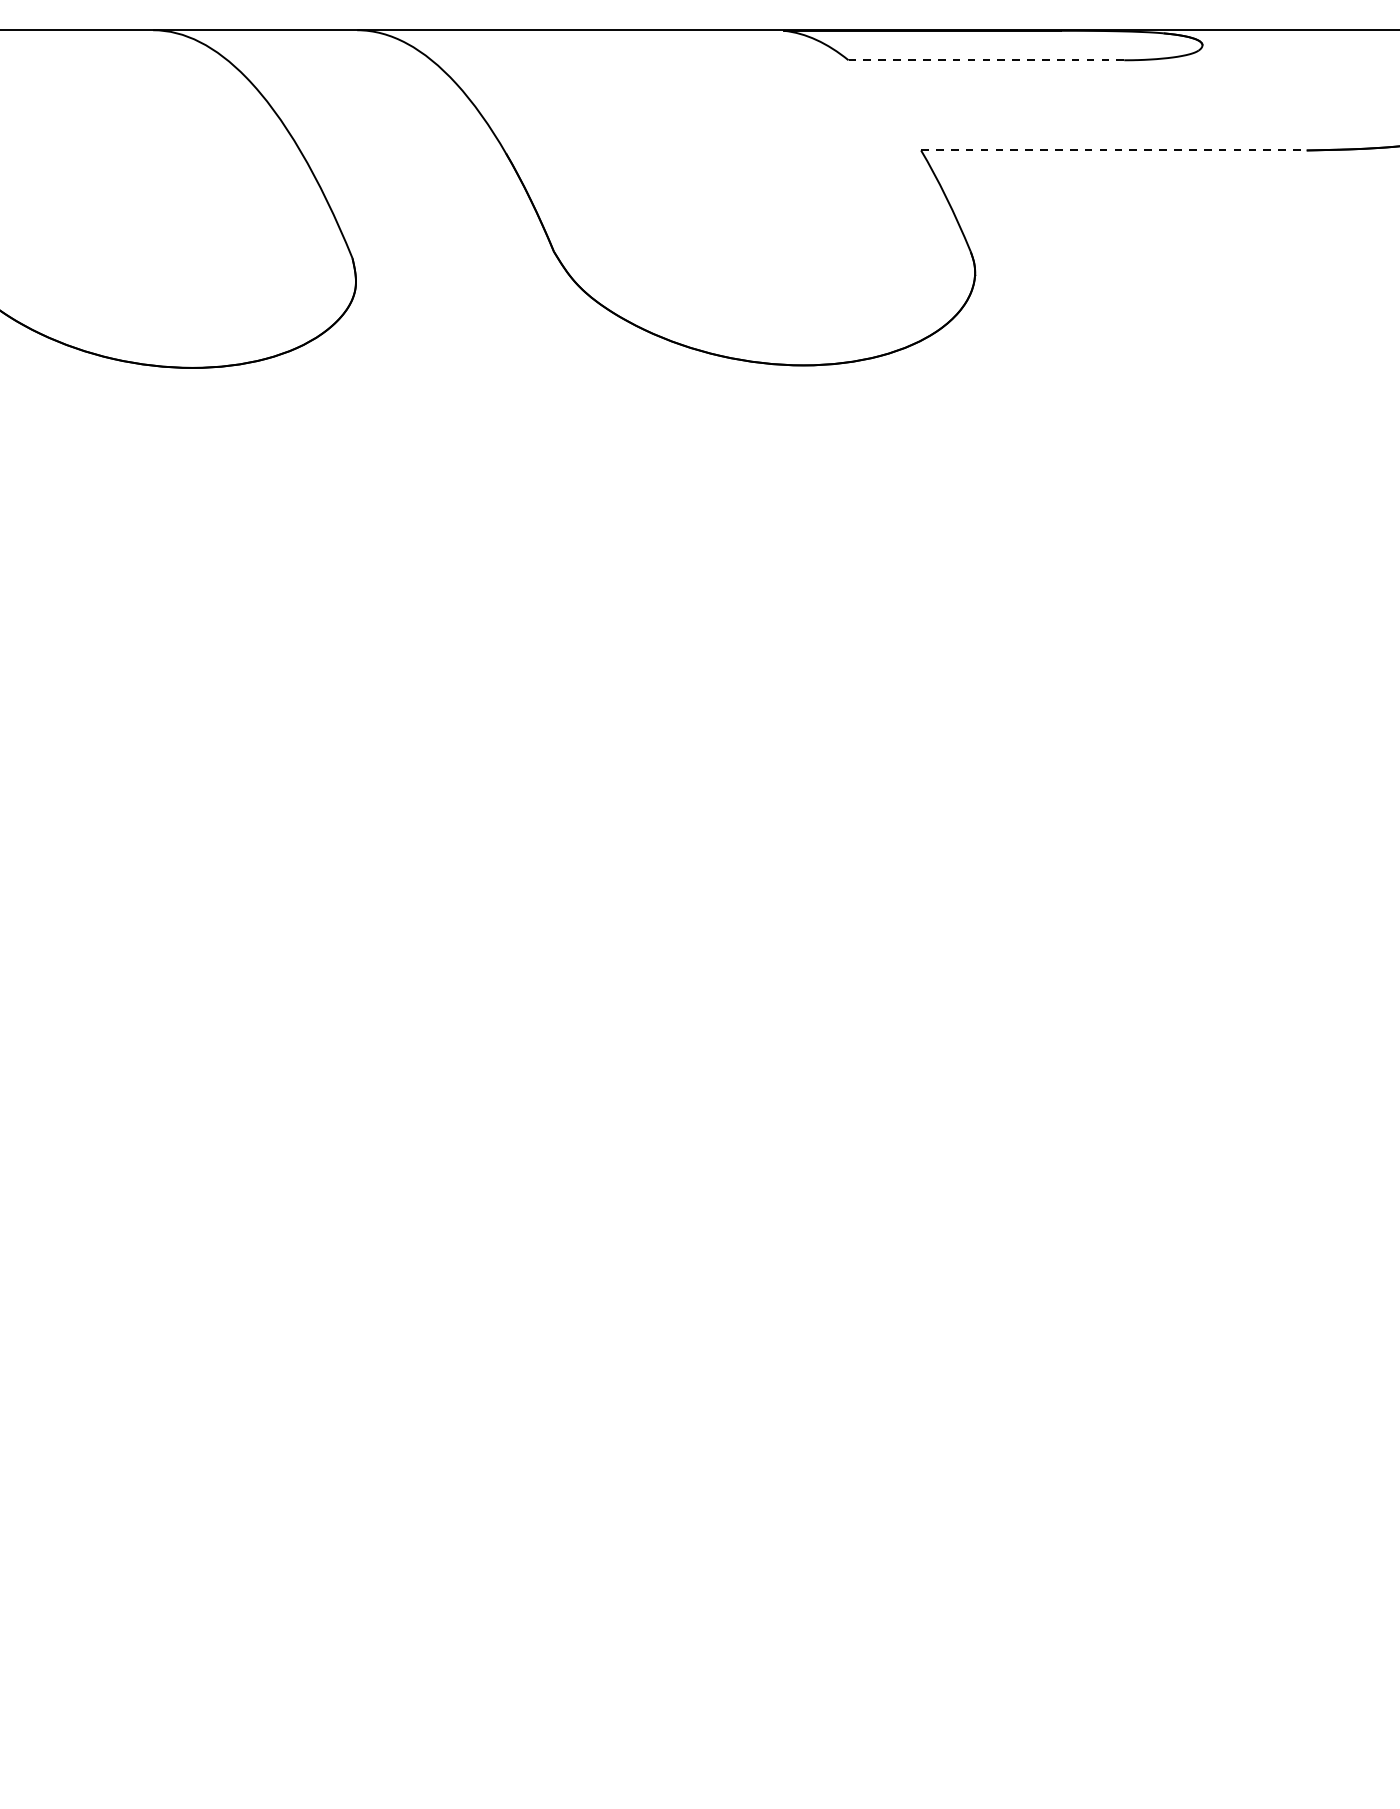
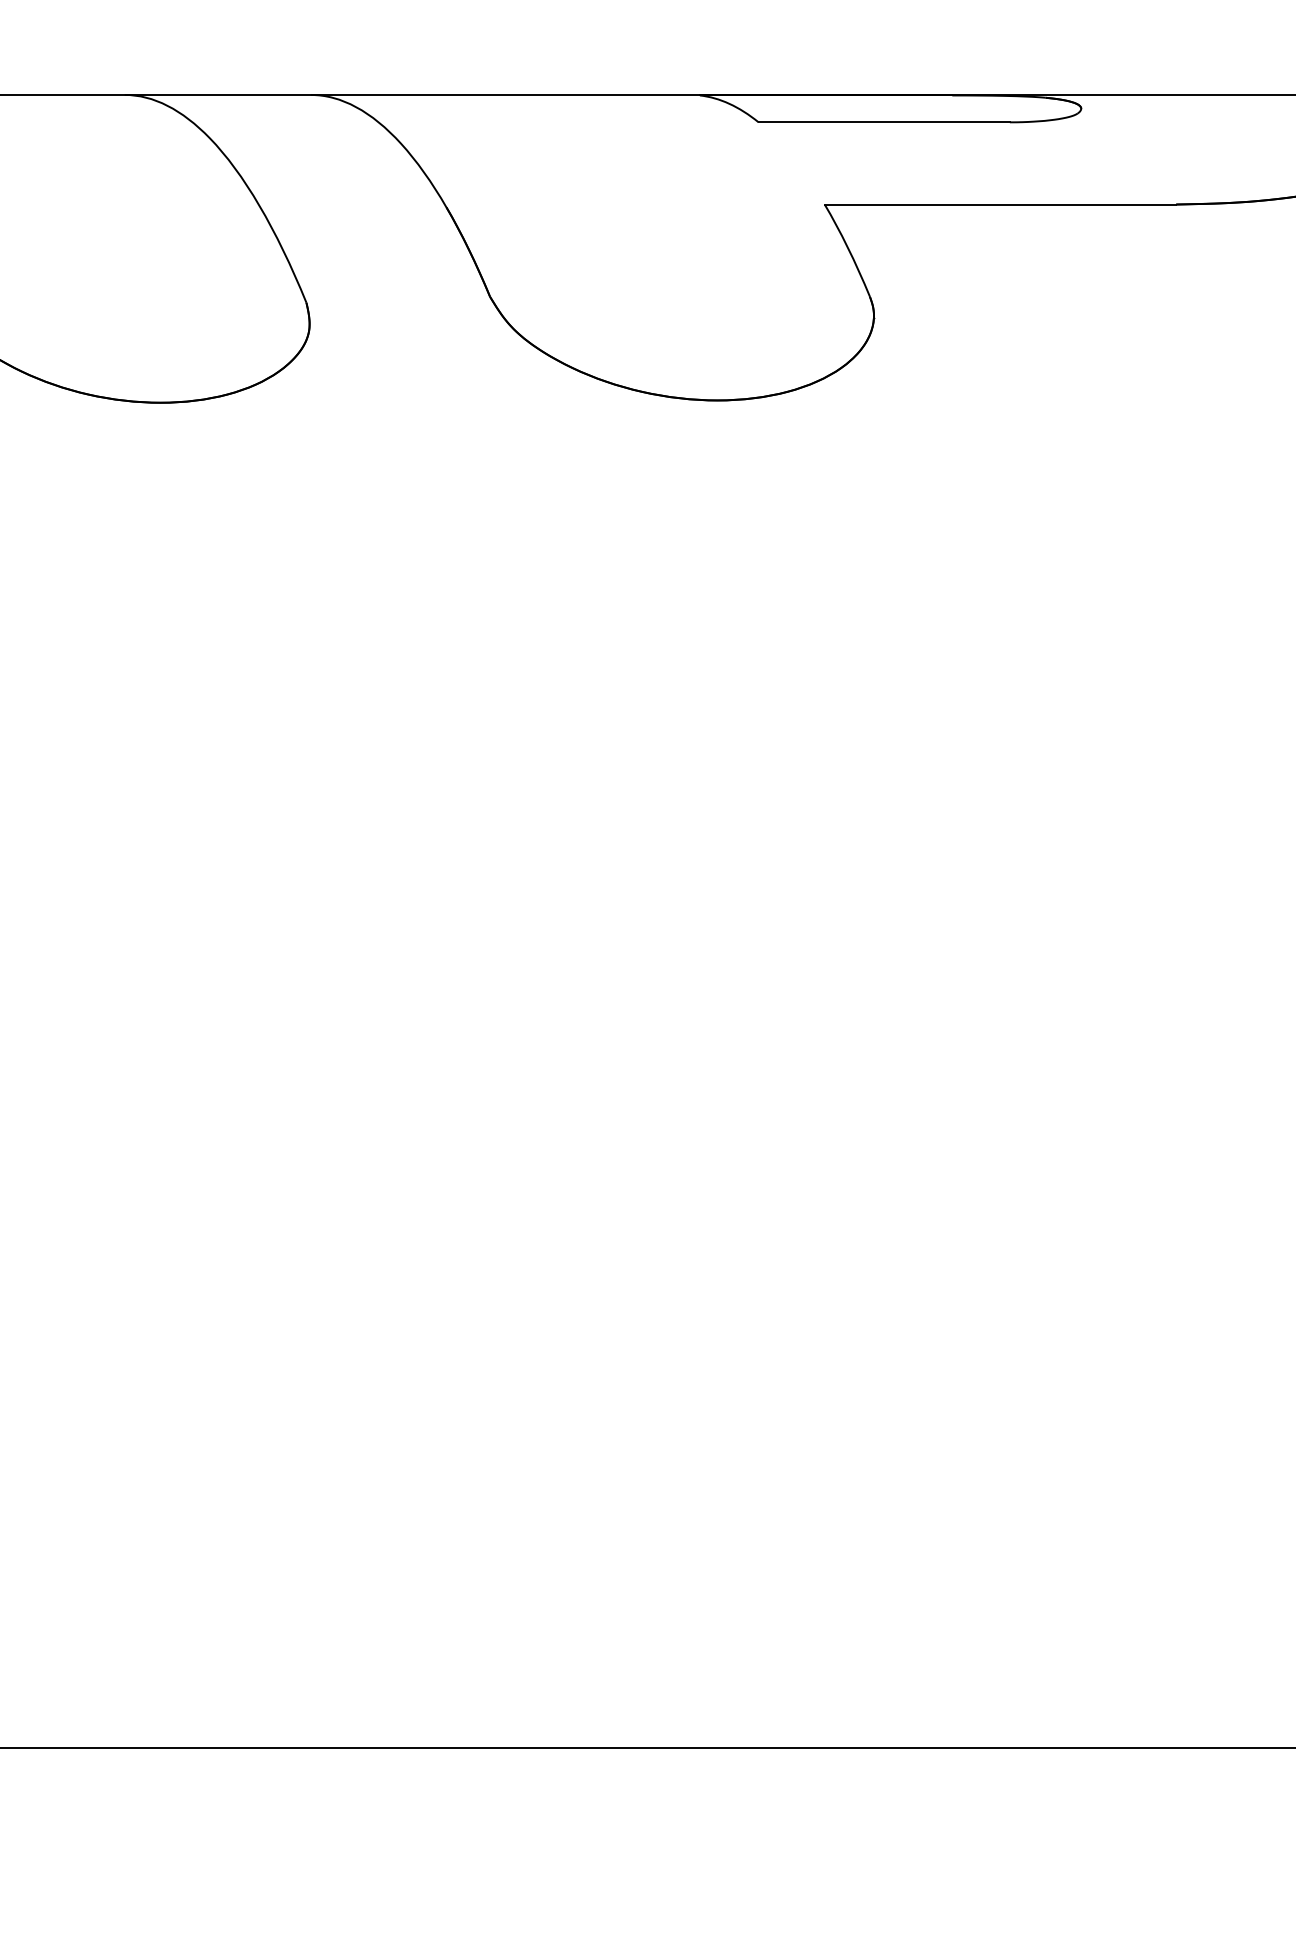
line: (986, 60) -> (884, 122), dashed -> solid
line: (1113, 150) -> (1000, 204), dashed -> solid

